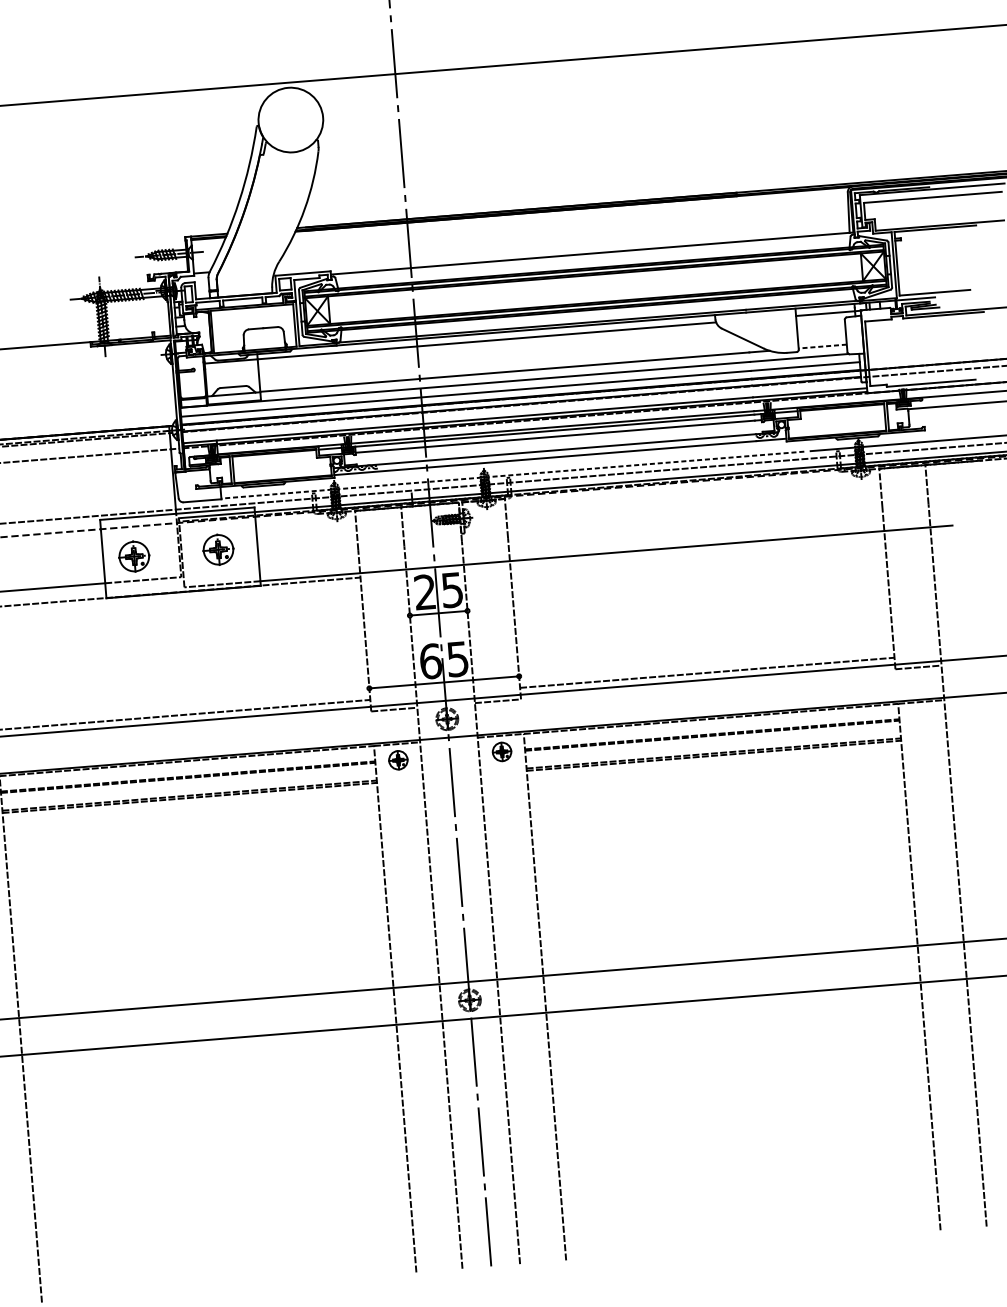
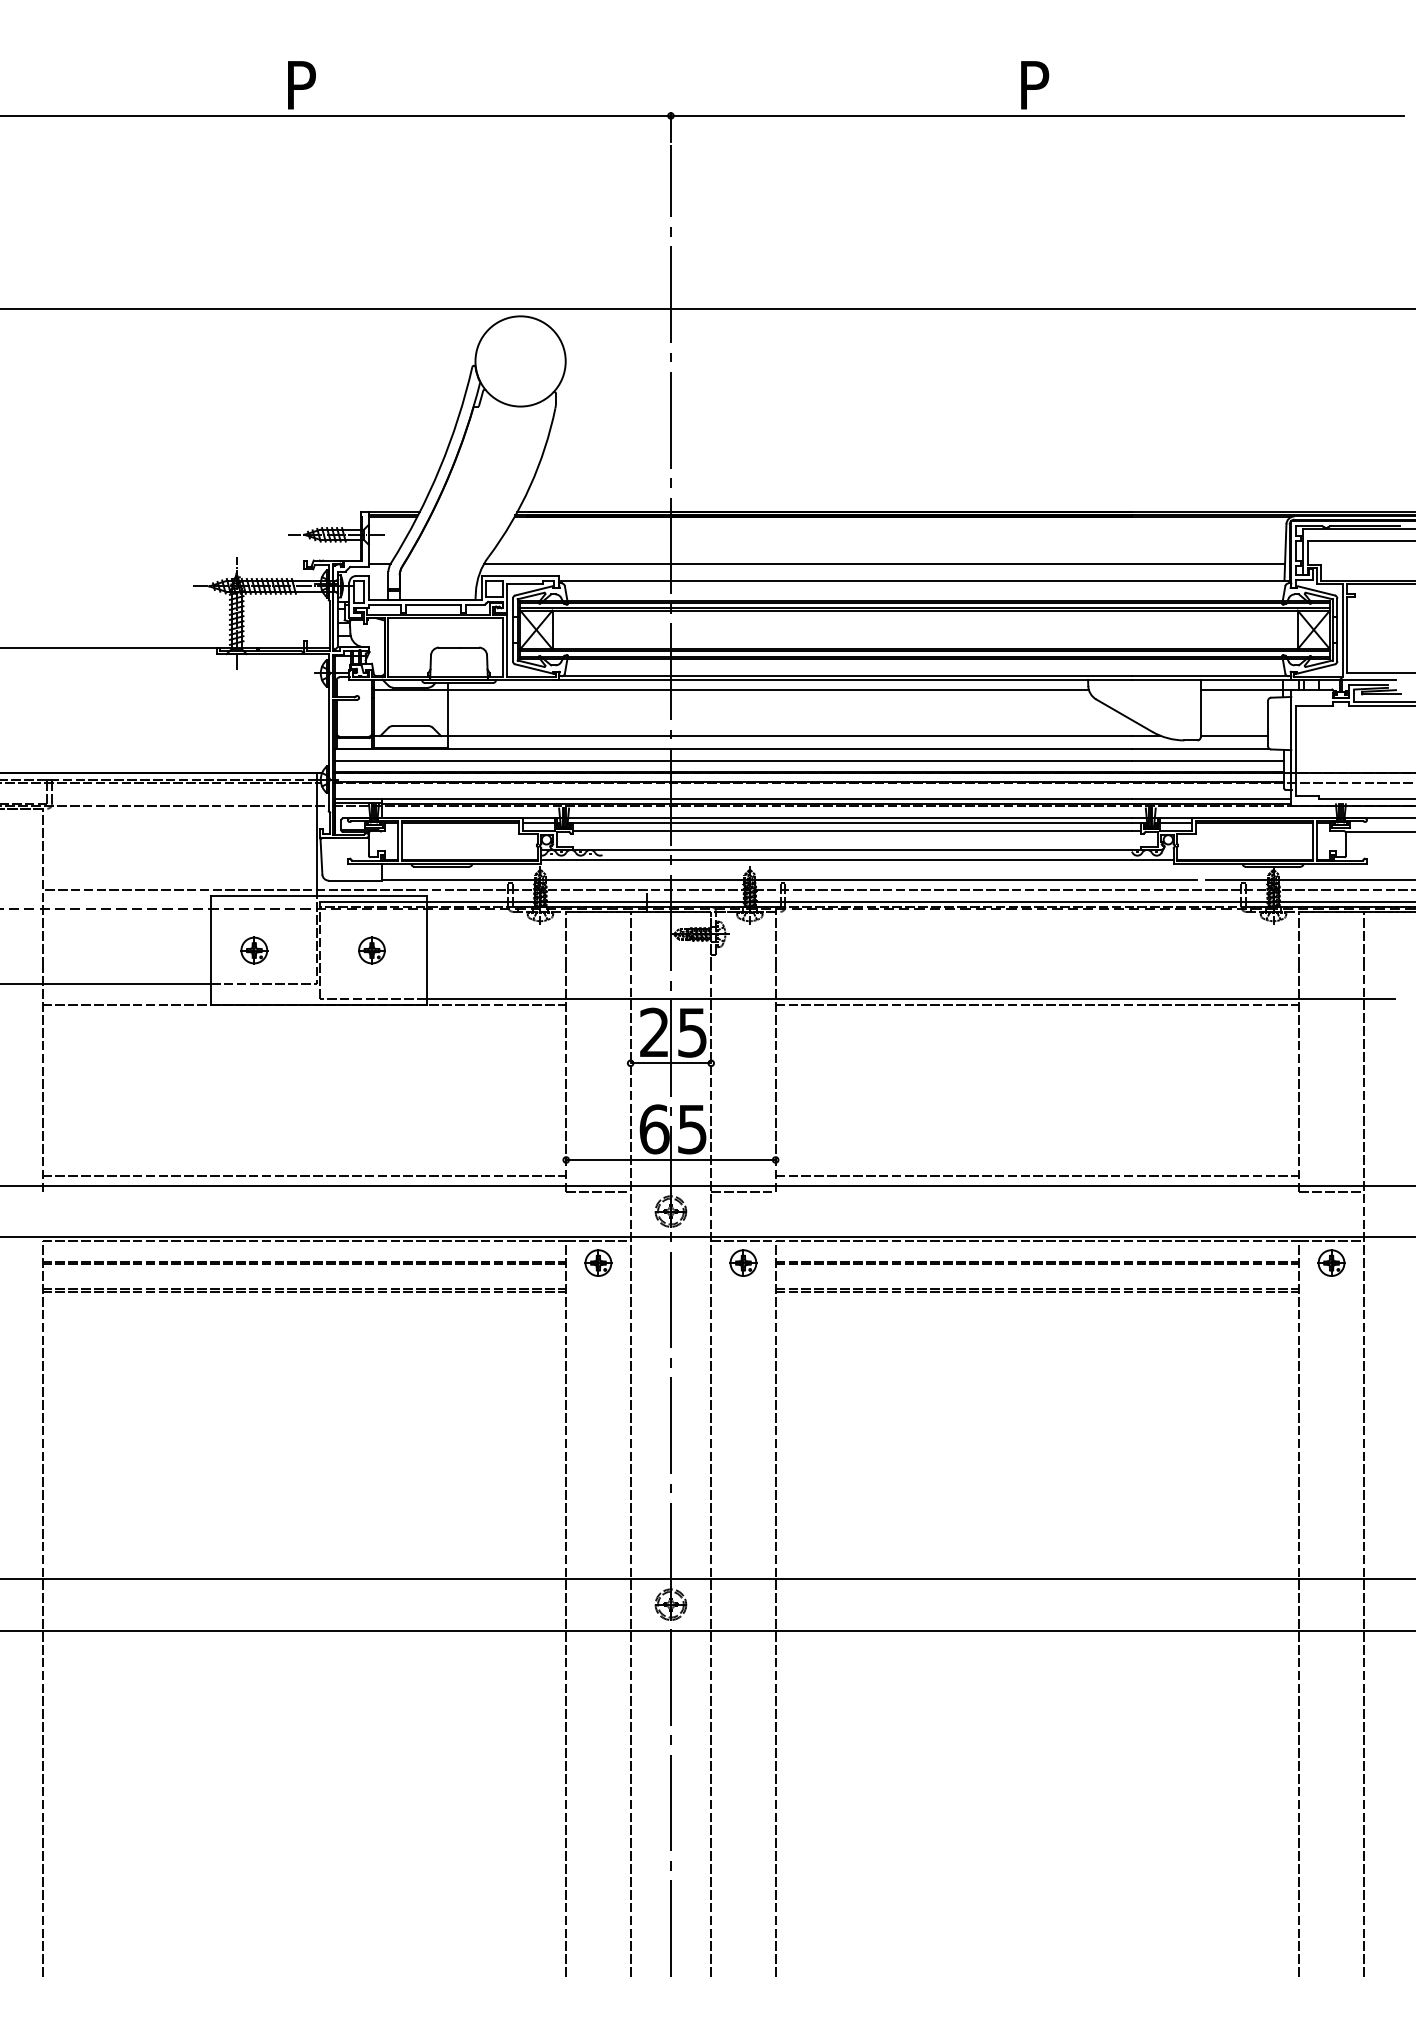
line: (562, 243) -> (884, 563), added
line: (822, 346) -> (1234, 735), dashed -> solid
line: (512, 475) -> (789, 879), dashed -> solid
part: (218, 549) -> (371, 950), size x0.62
line: (697, 550) -> (1037, 1005), added
part: (134, 556) -> (254, 950), size x0.62
part: (922, 717) -> (1331, 1262), added

